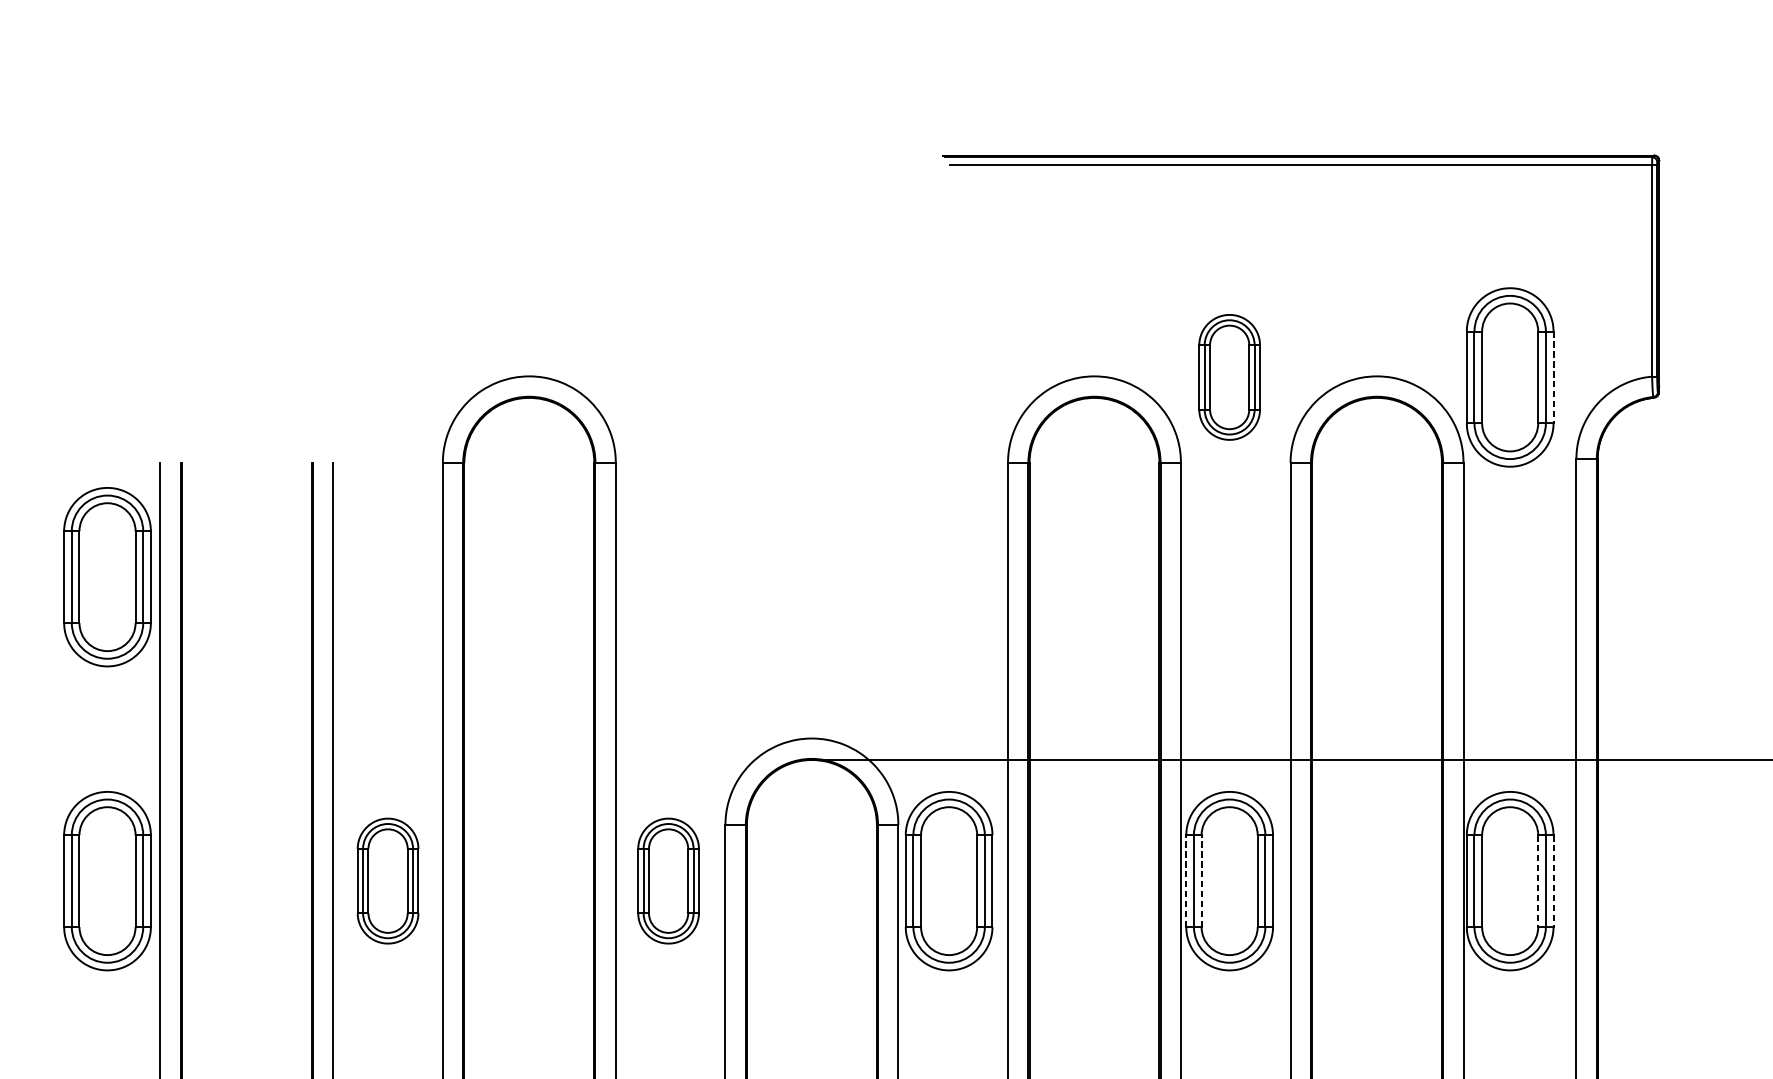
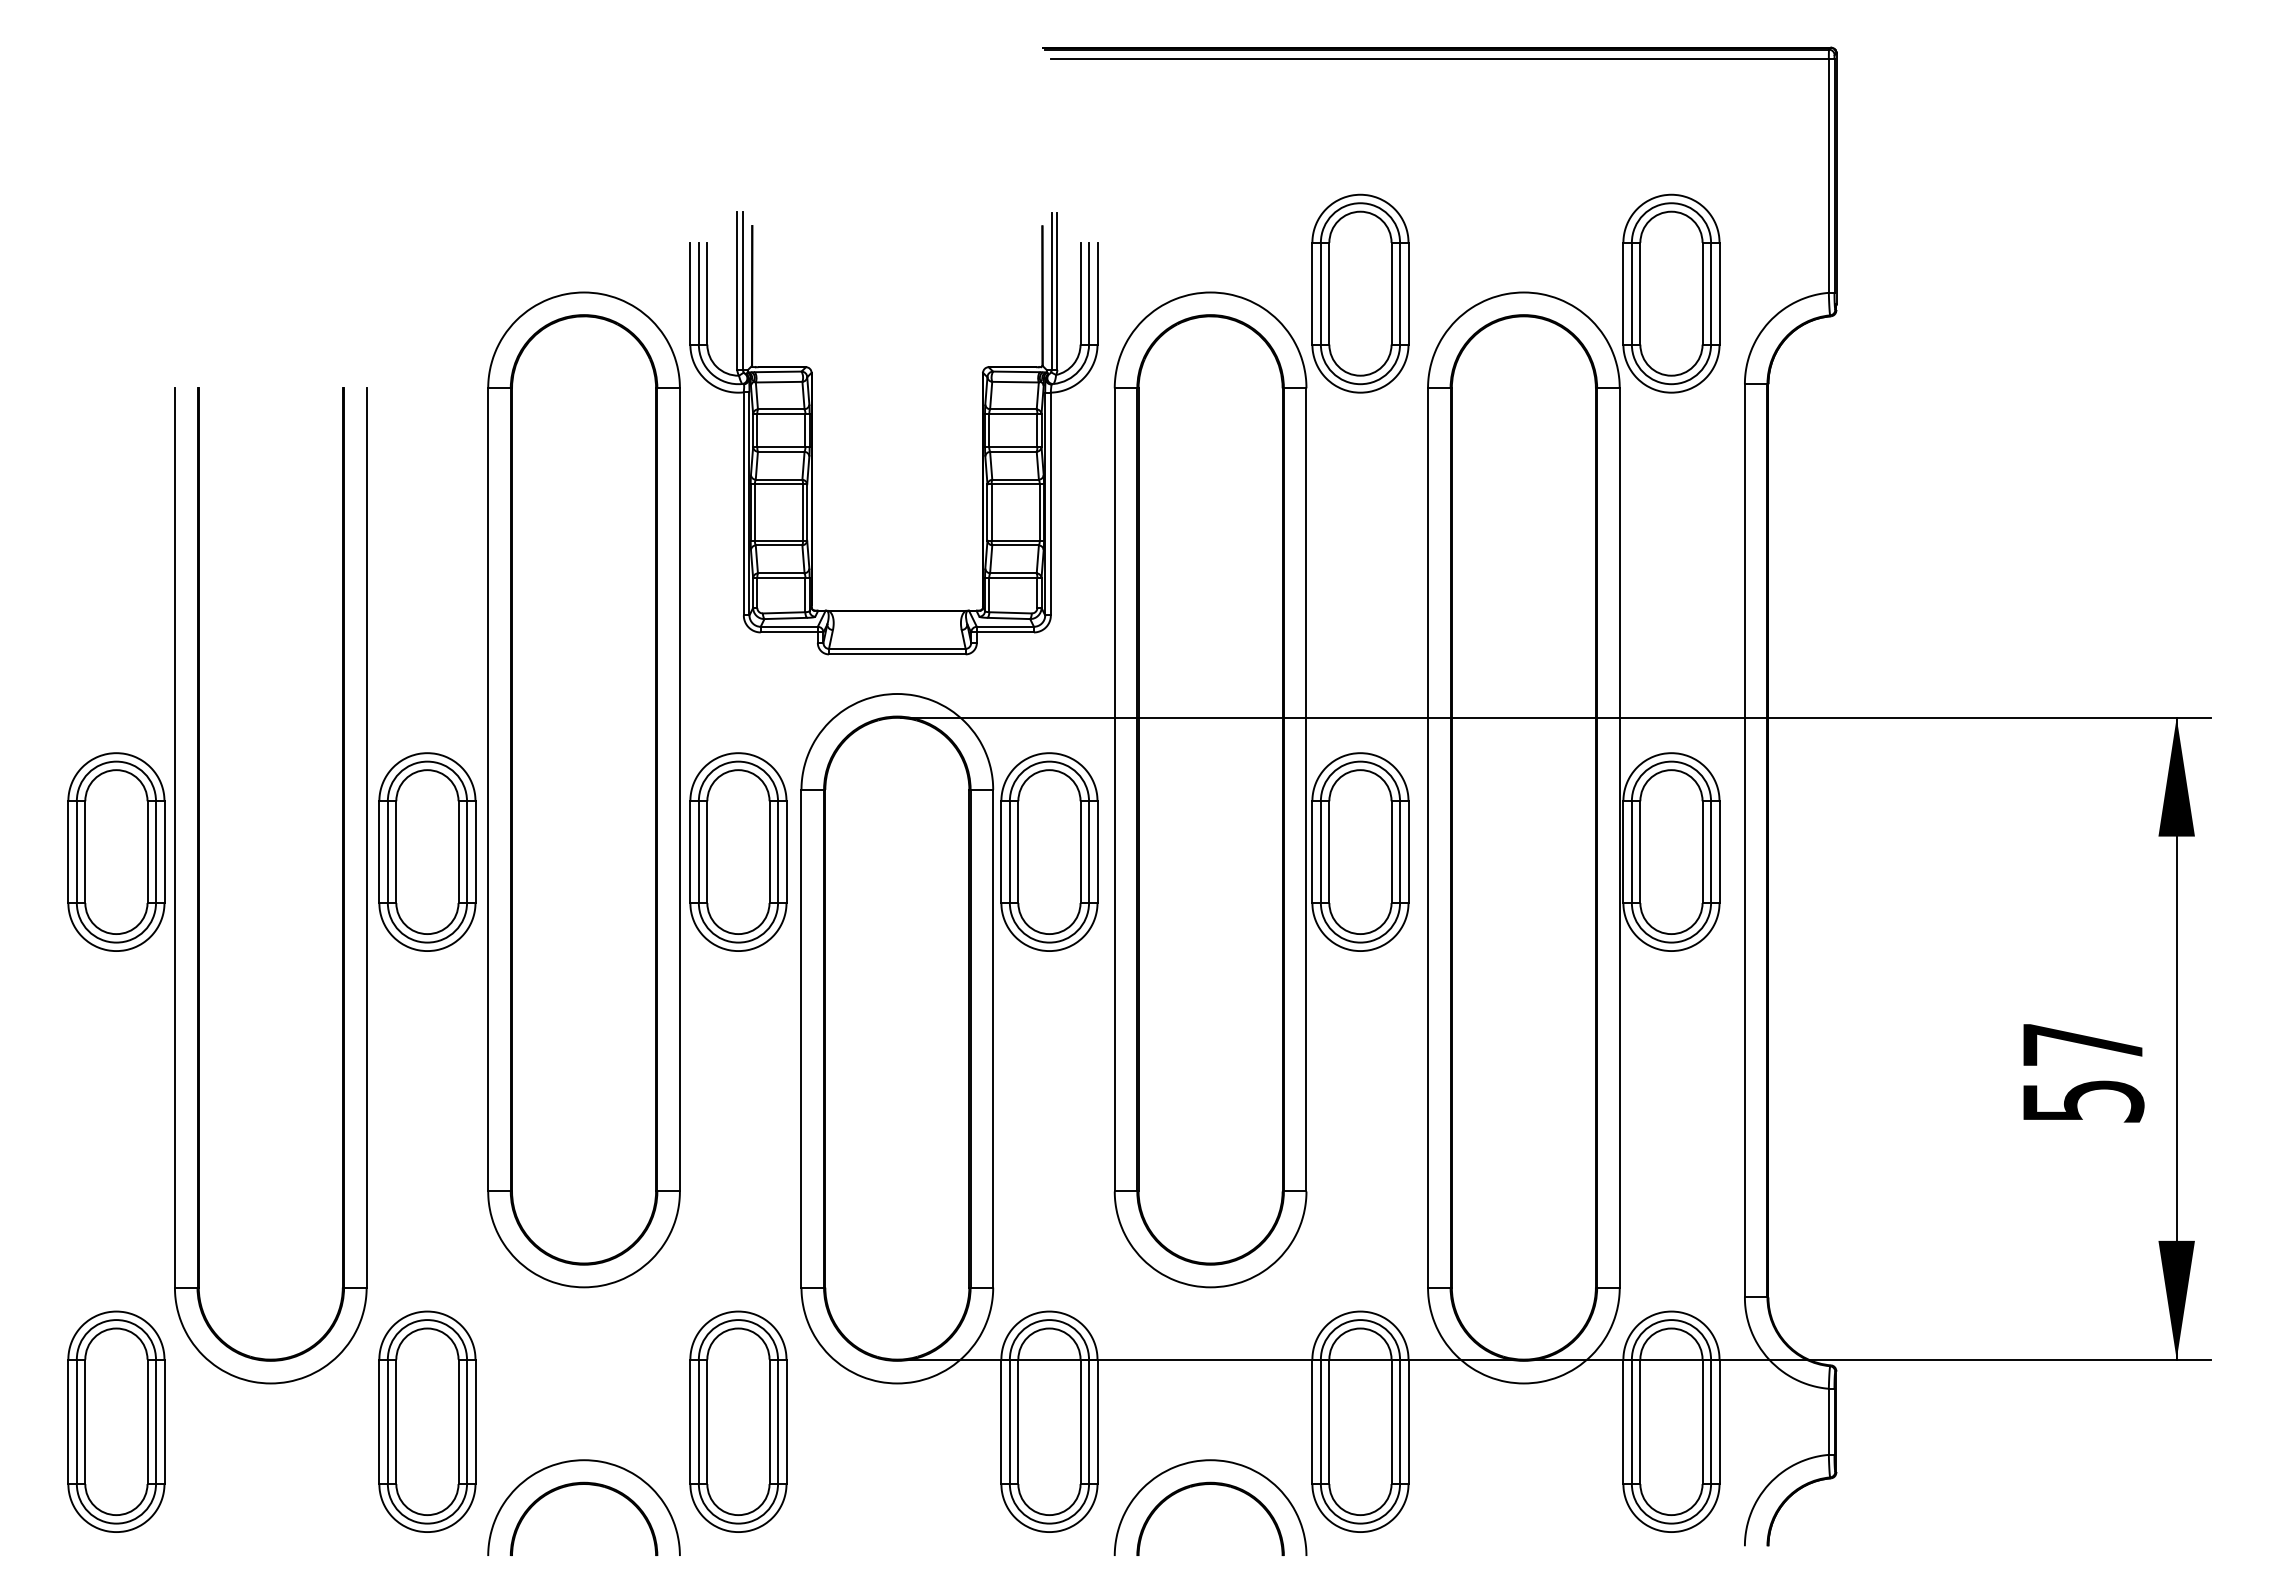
part: (1229, 377) -> (1360, 293), size x1.43
line: (1553, 377) -> (1719, 293), dashed -> solid
part: (735, 503) -> (812, 433), added
part: (107, 576) -> (116, 514), removed
part: (388, 880) -> (427, 851), size x1.43
part: (668, 880) -> (738, 851), size x1.43
line: (1186, 881) -> (1312, 852), dashed -> solid
line: (1201, 881) -> (1329, 852), dashed -> solid
line: (1538, 881) -> (1702, 852), dashed -> solid
line: (1553, 881) -> (1719, 852), dashed -> solid

